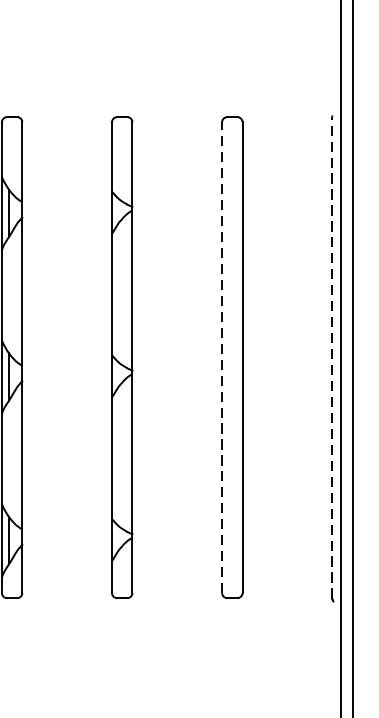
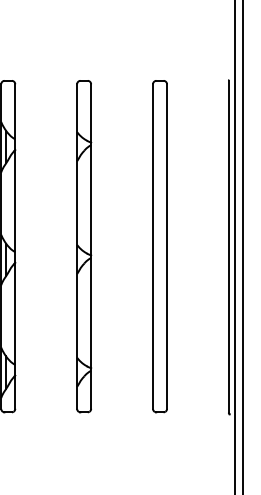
line: (222, 357) -> (153, 246), dashed -> solid
line: (331, 357) -> (228, 246), dashed -> solid

